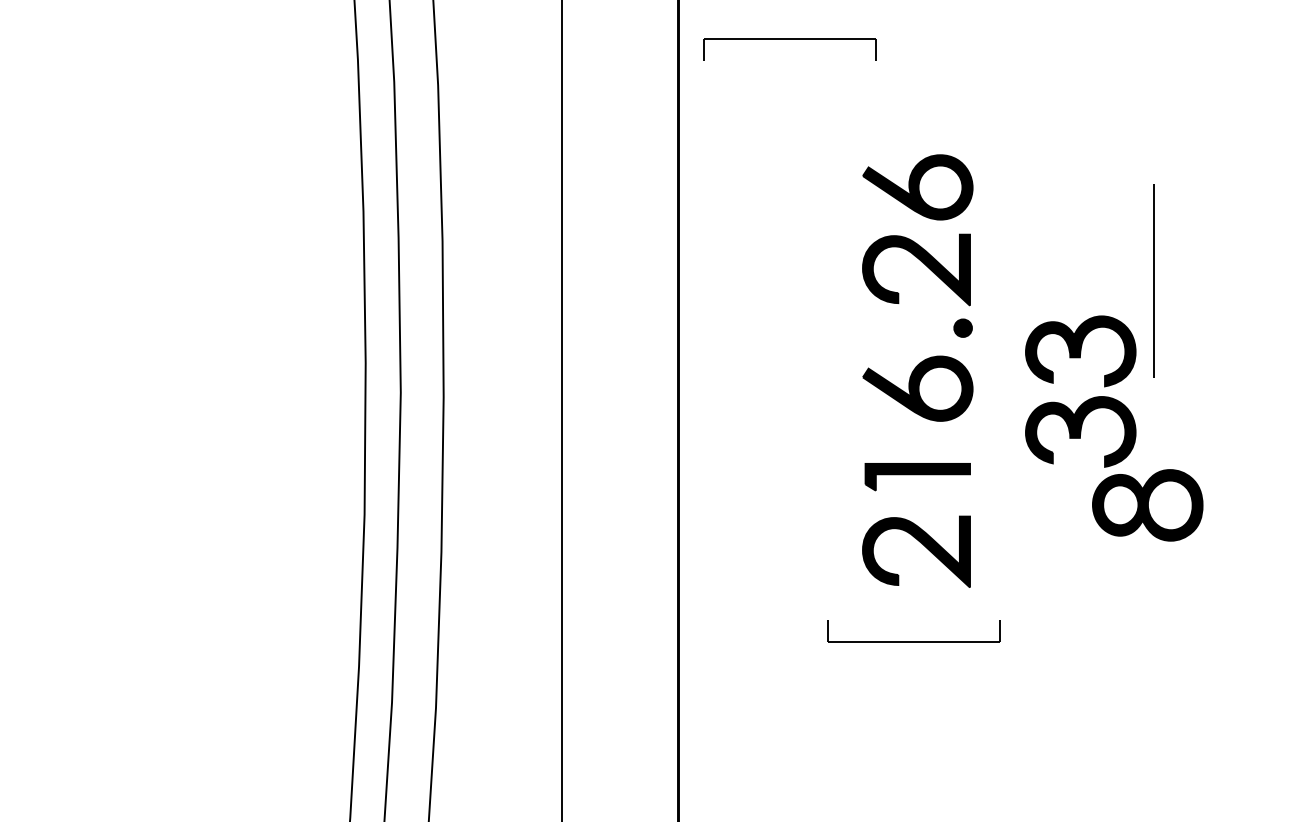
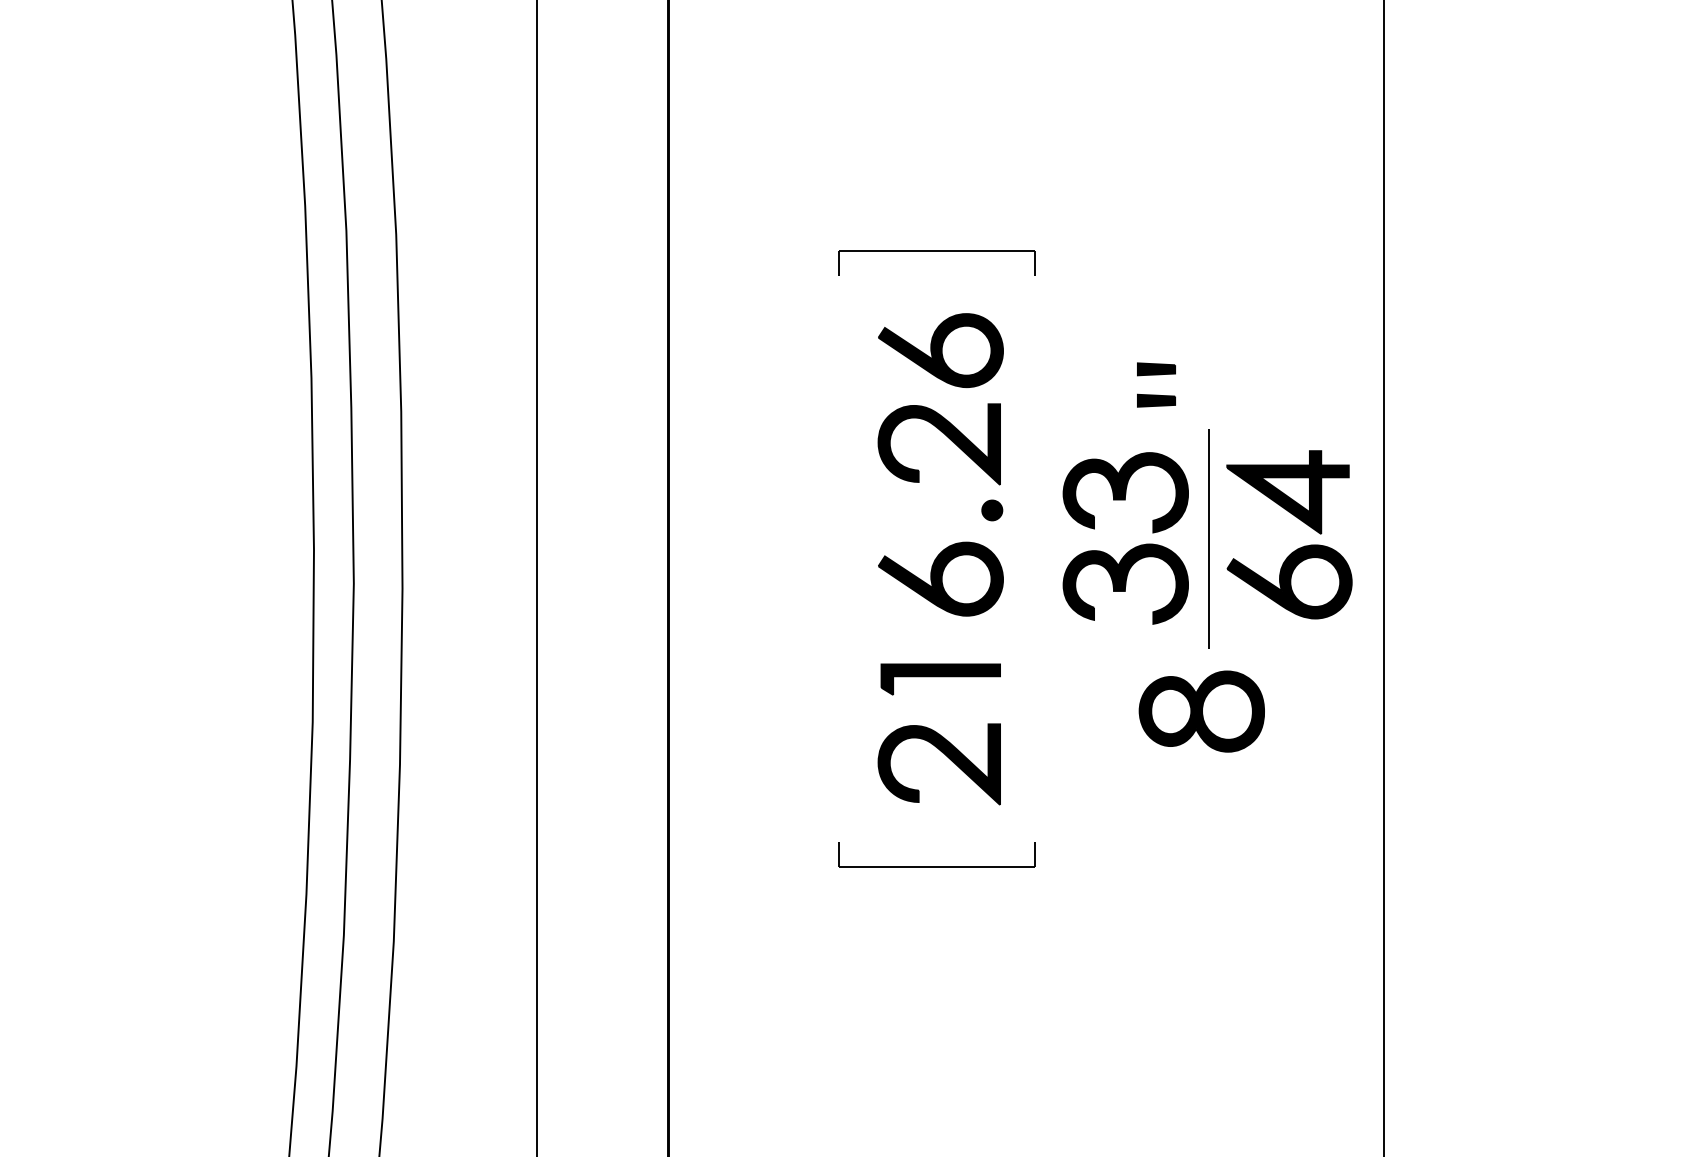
part: (789, 39) -> (936, 251), moved
part: (1107, 209) -> (1156, 375), added
line: (1153, 280) -> (1208, 538), moved
part: (1231, 361) -> (1297, 548), added
part: (1087, 399) -> (1133, 547), moved

